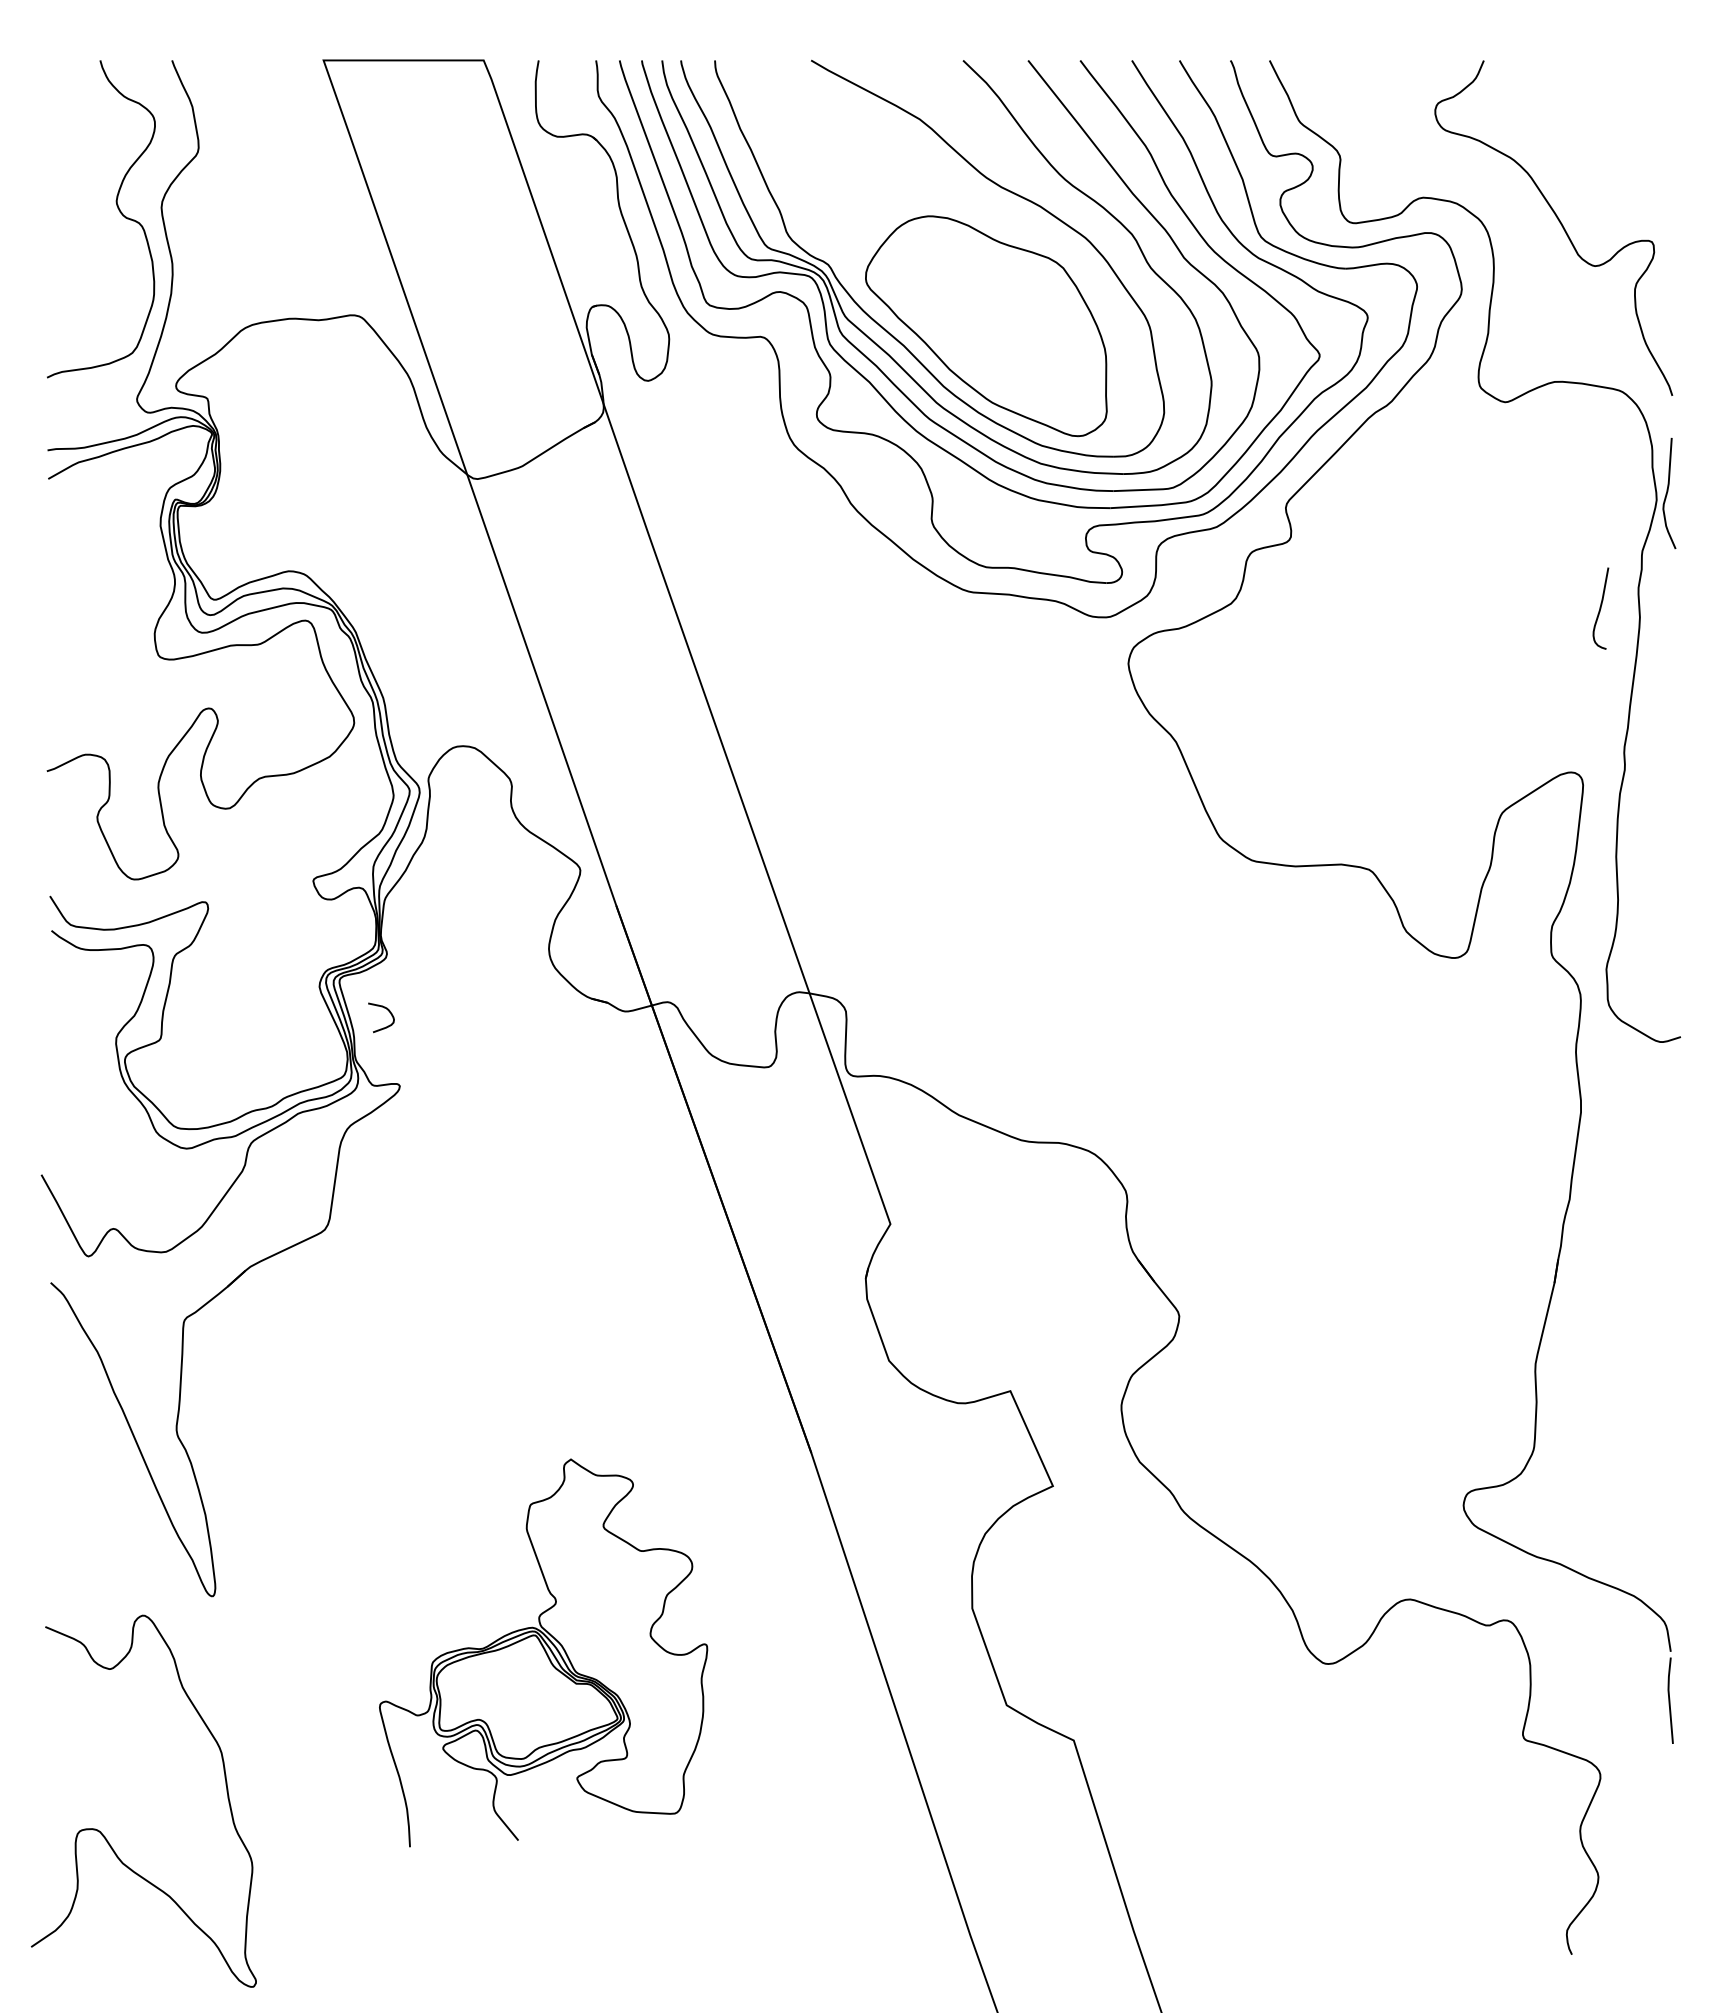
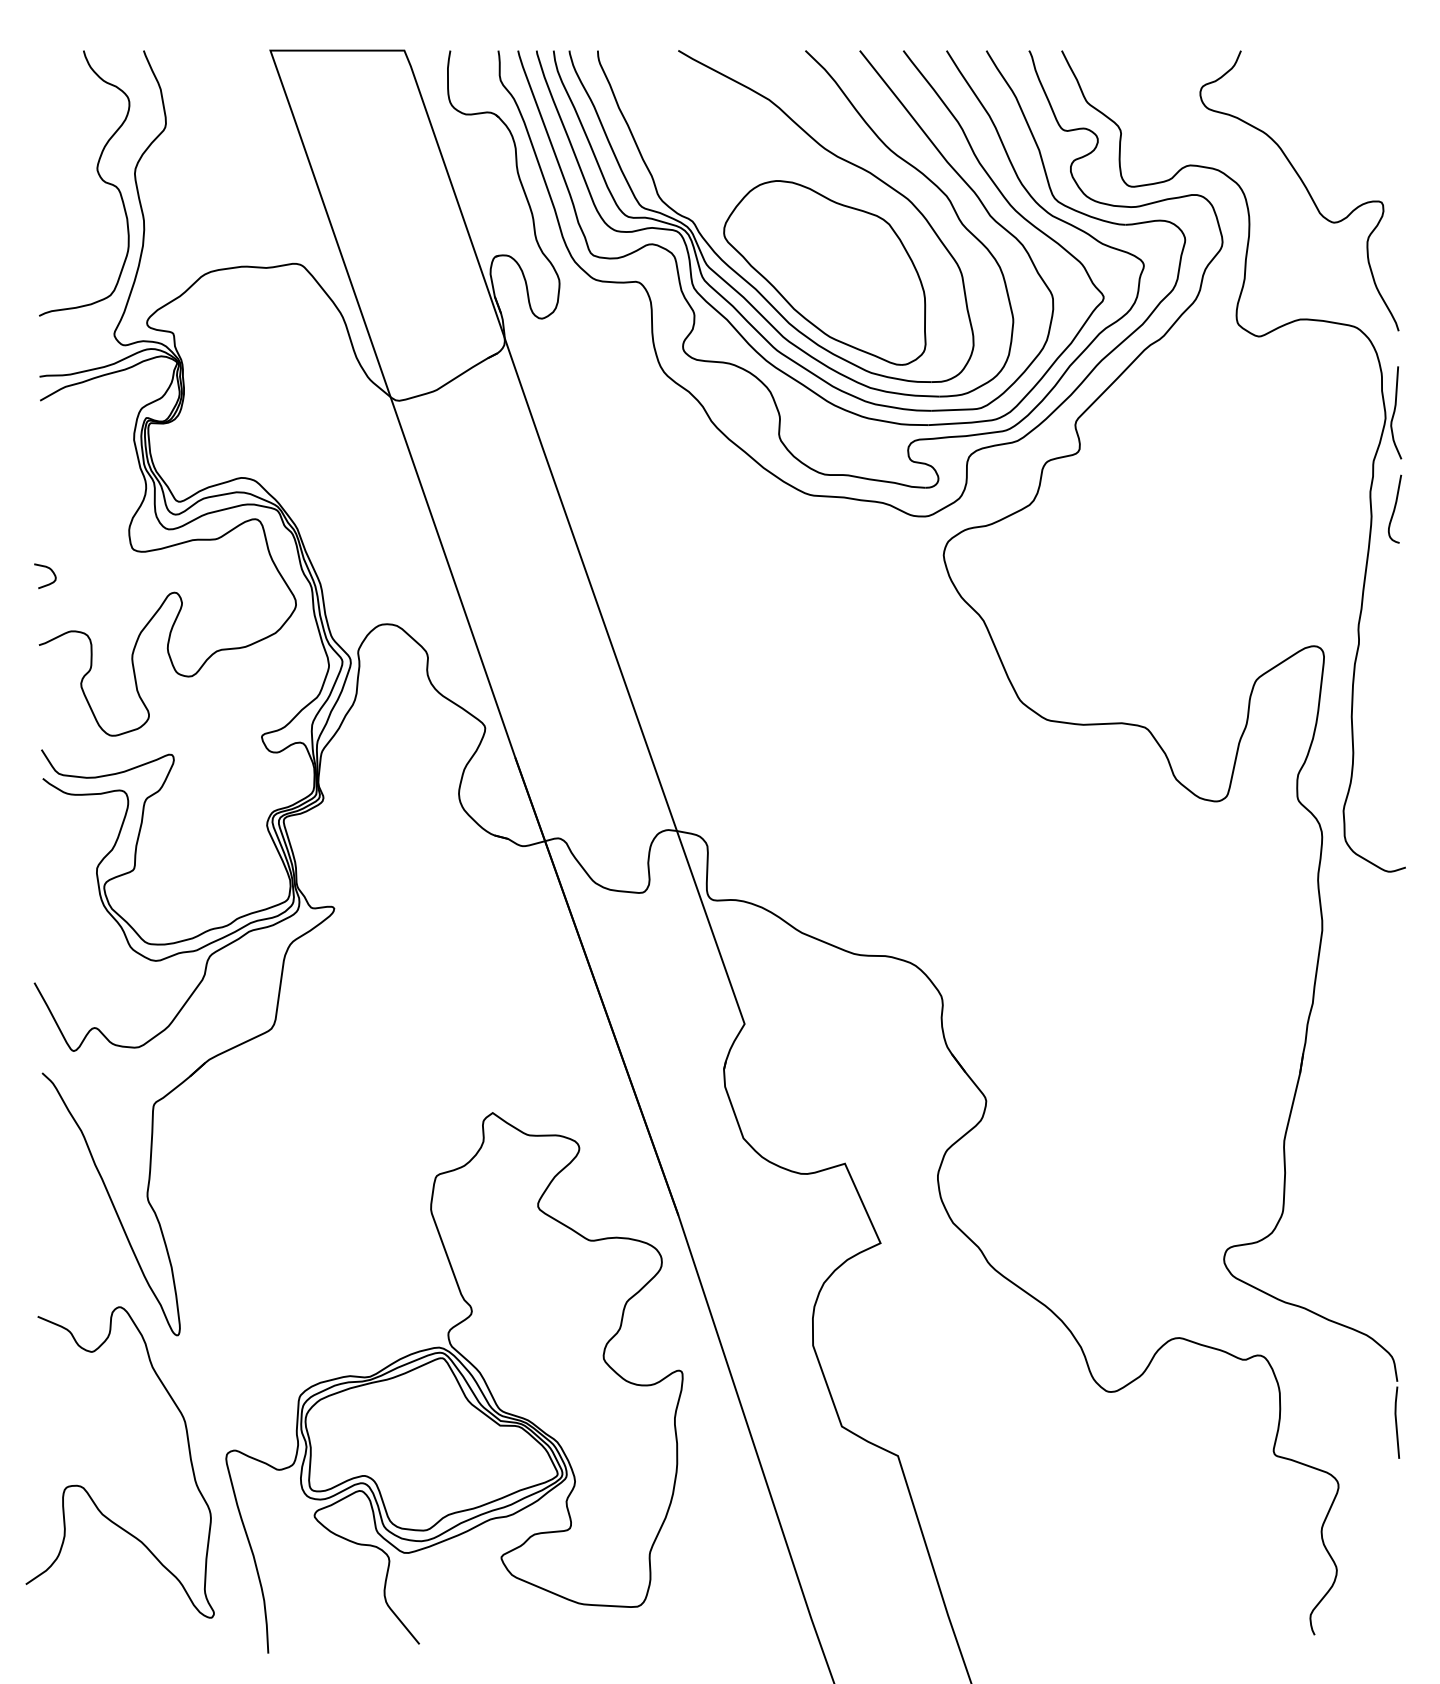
curve: (1600, 608) -> (1394, 509), moved
curve: (387, 1010) -> (50, 570), moved
part: (543, 1652) -> (454, 1382), size x1.67
curve: (101, 1831) -> (84, 1487), moved

